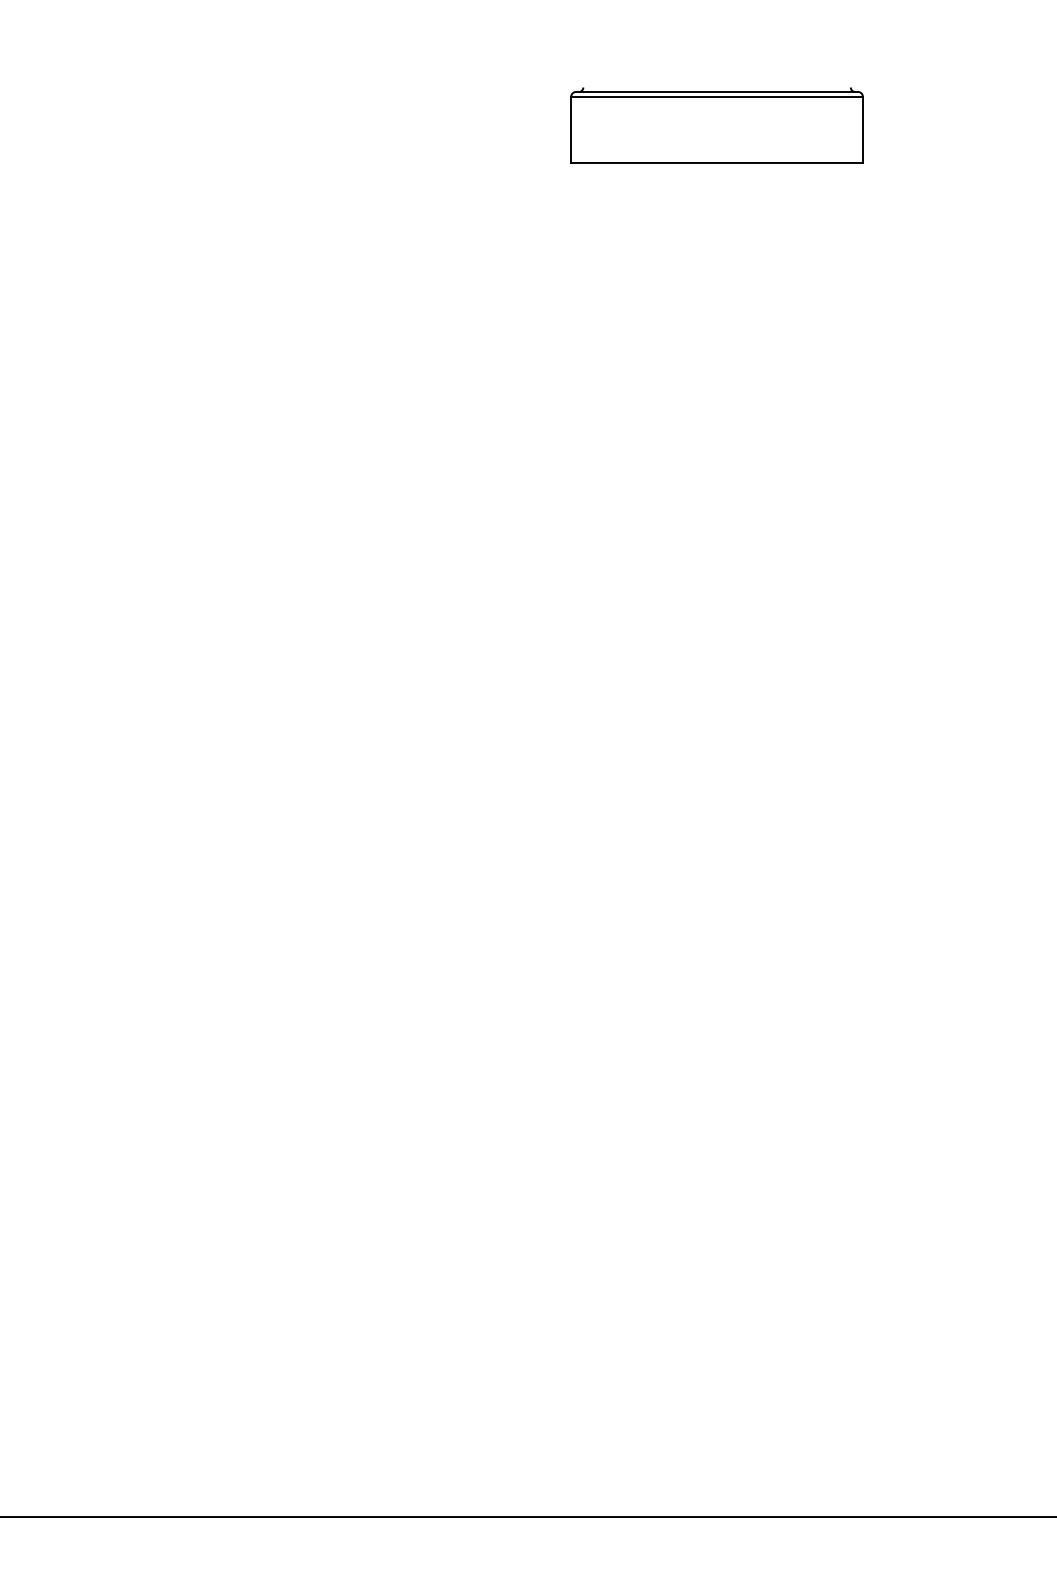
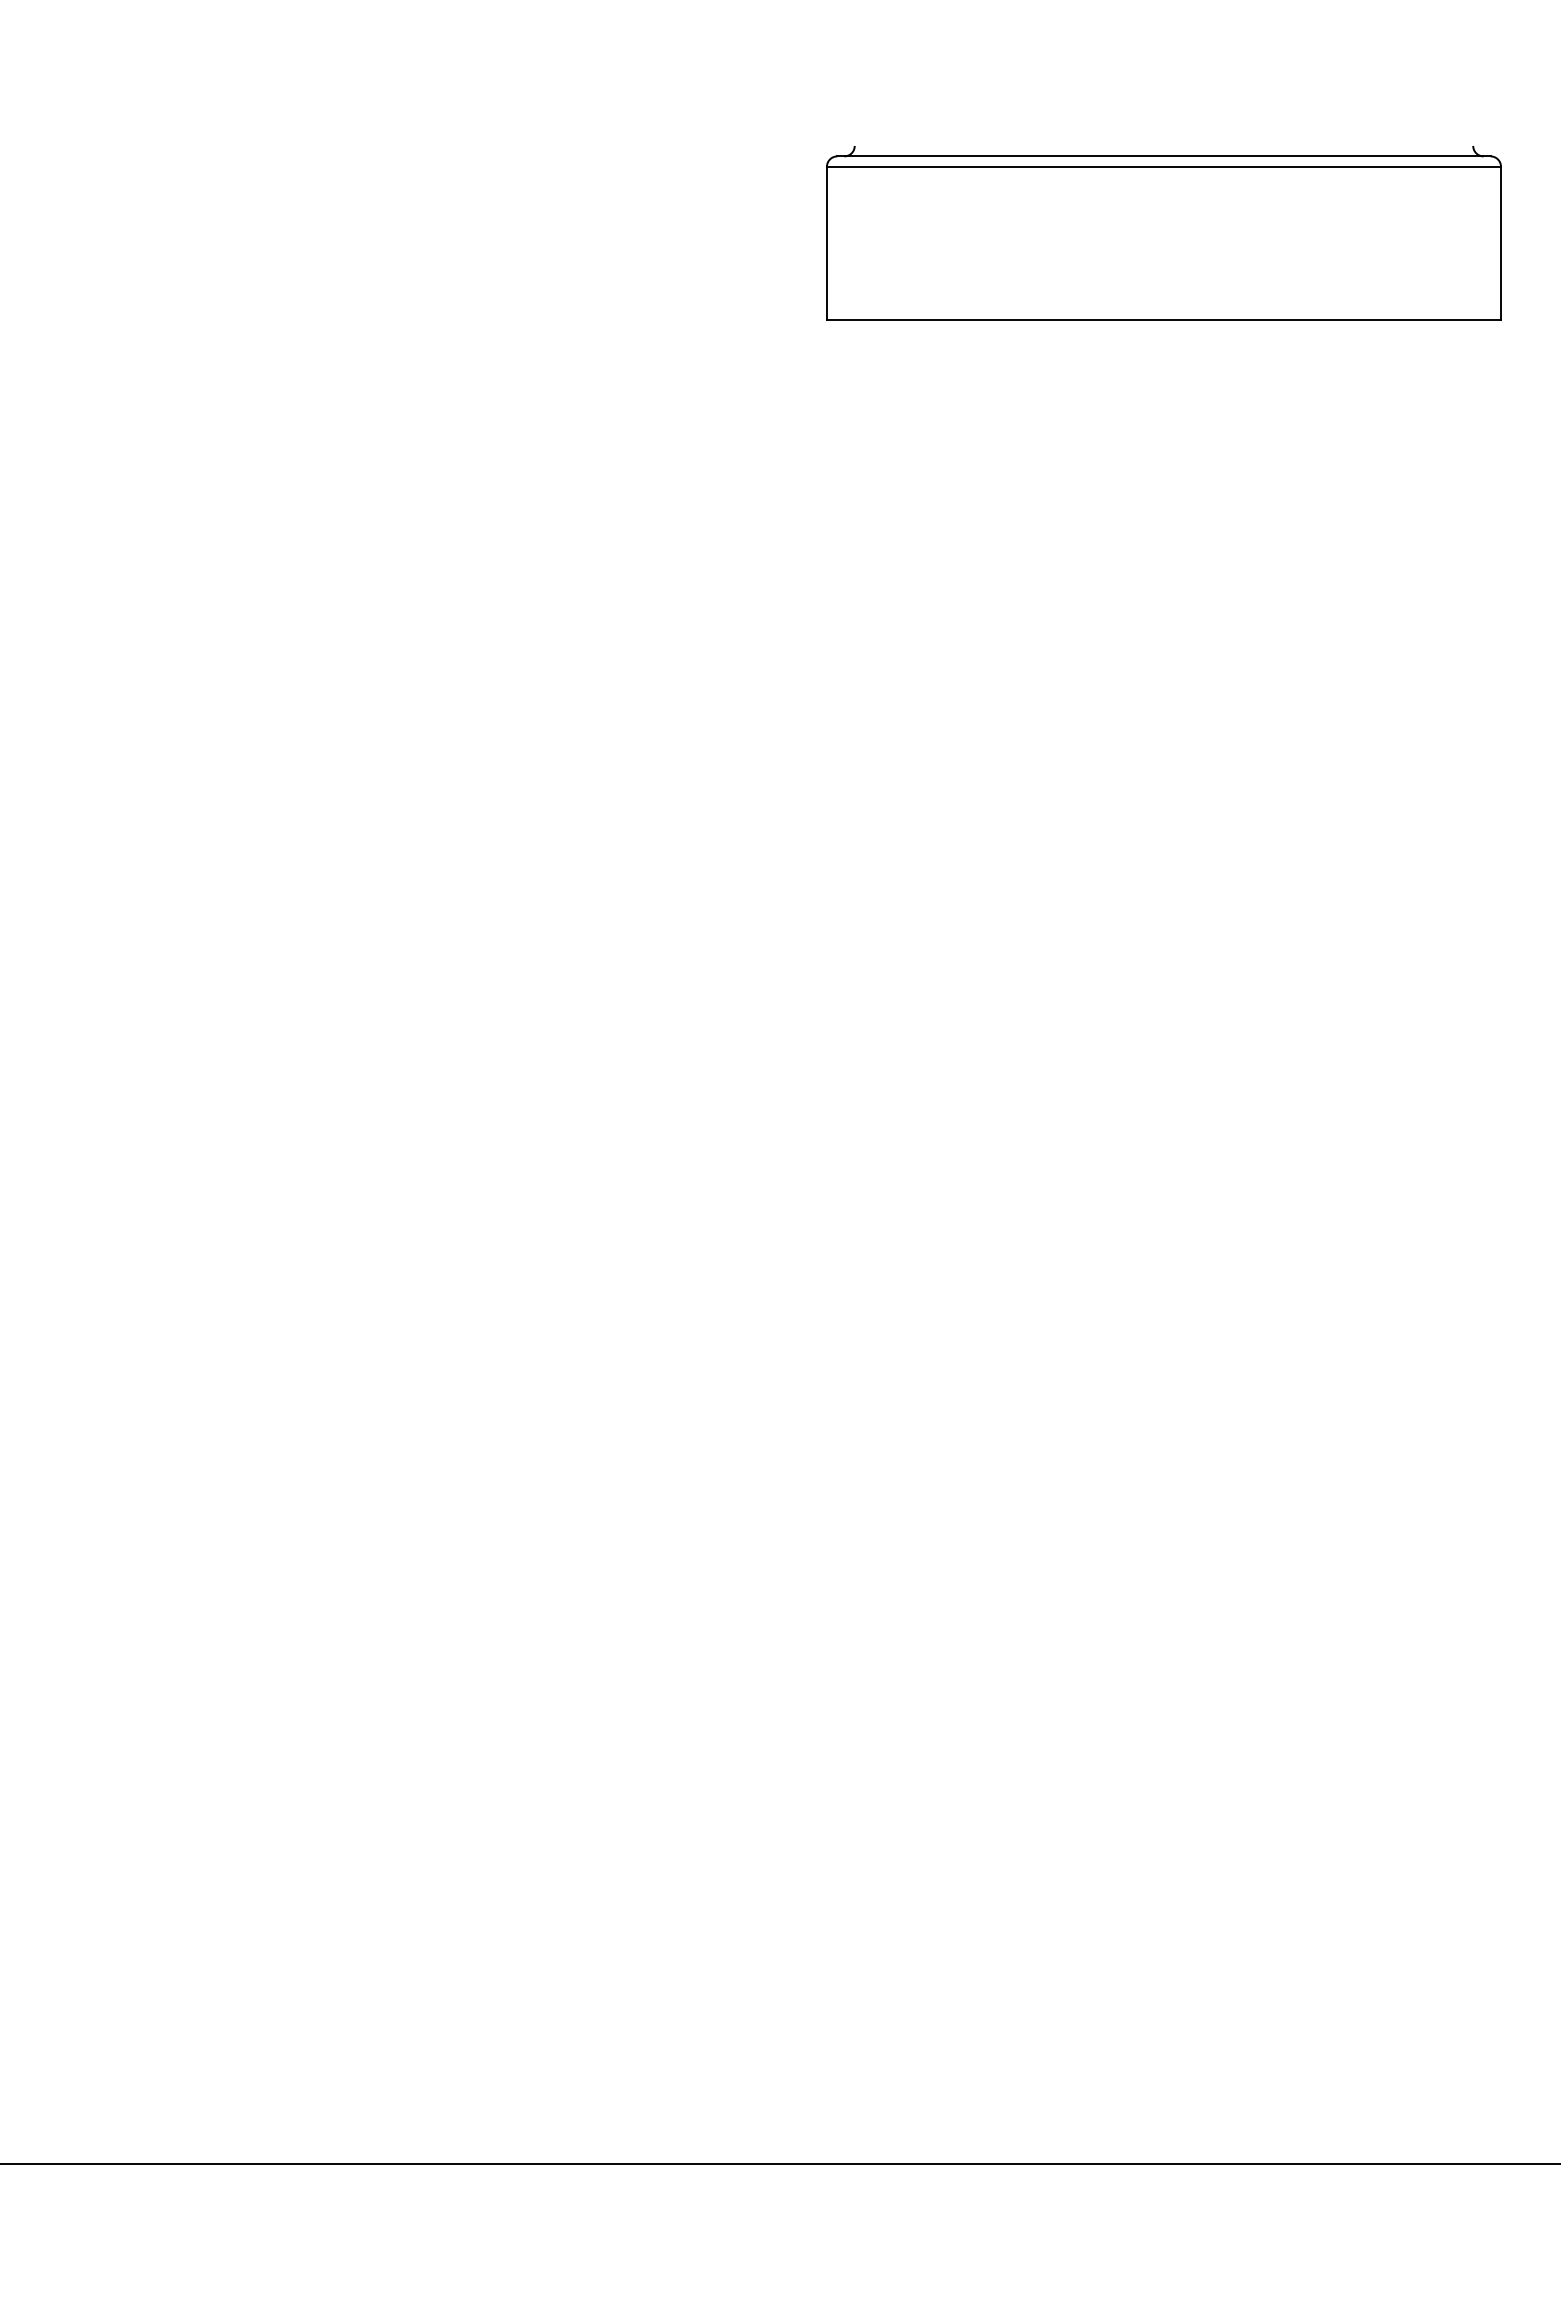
part: (716, 125) -> (1163, 233), size x1.67

